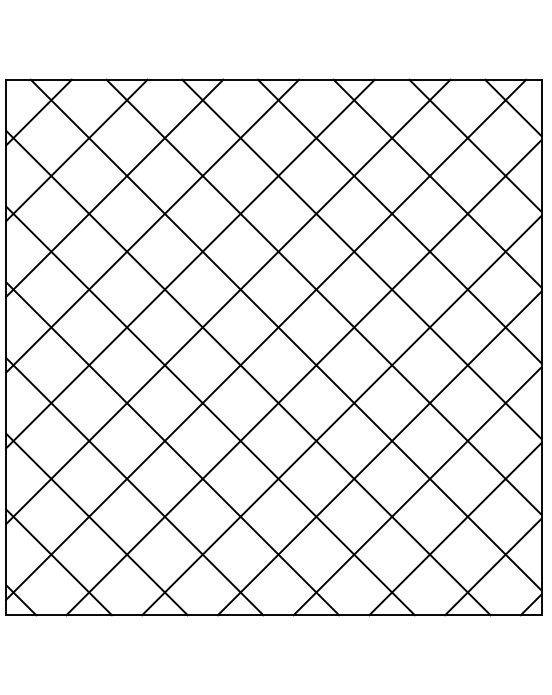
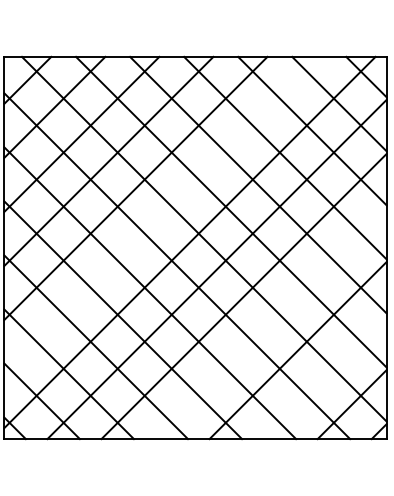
line: (227, 301) -> (162, 215), removed
line: (378, 453) -> (270, 323), removed
line: (454, 528) -> (324, 377), removed

